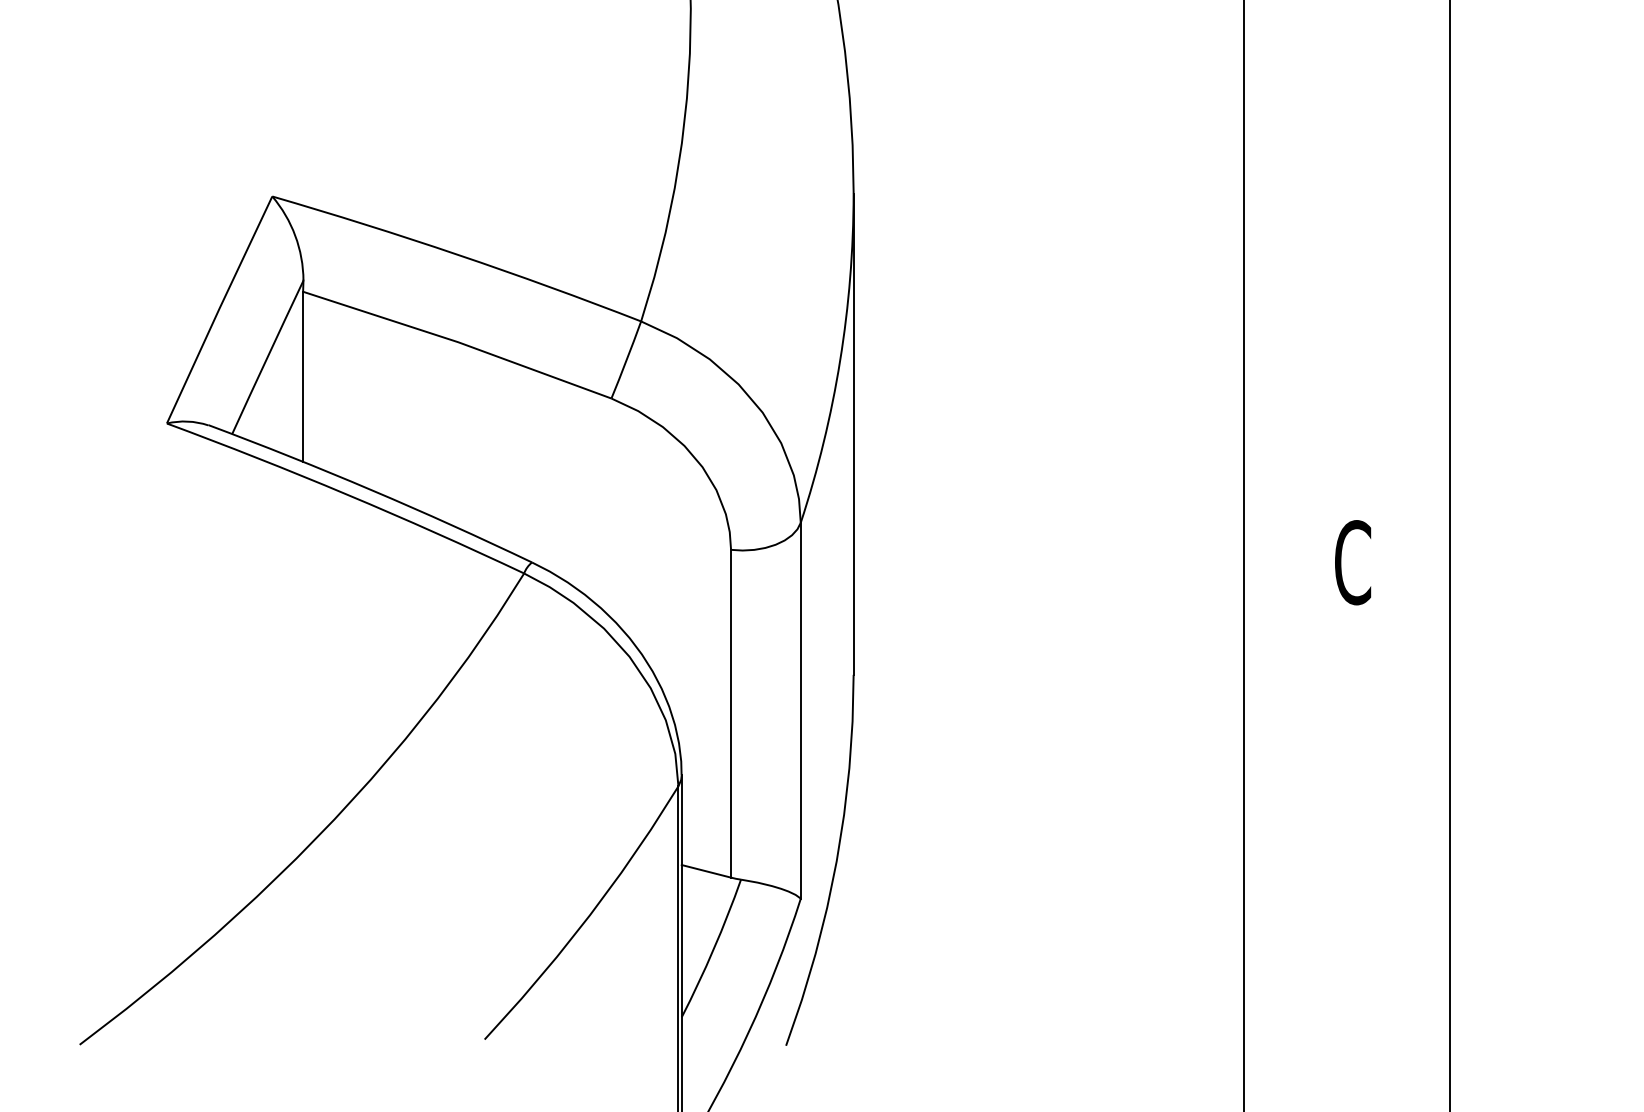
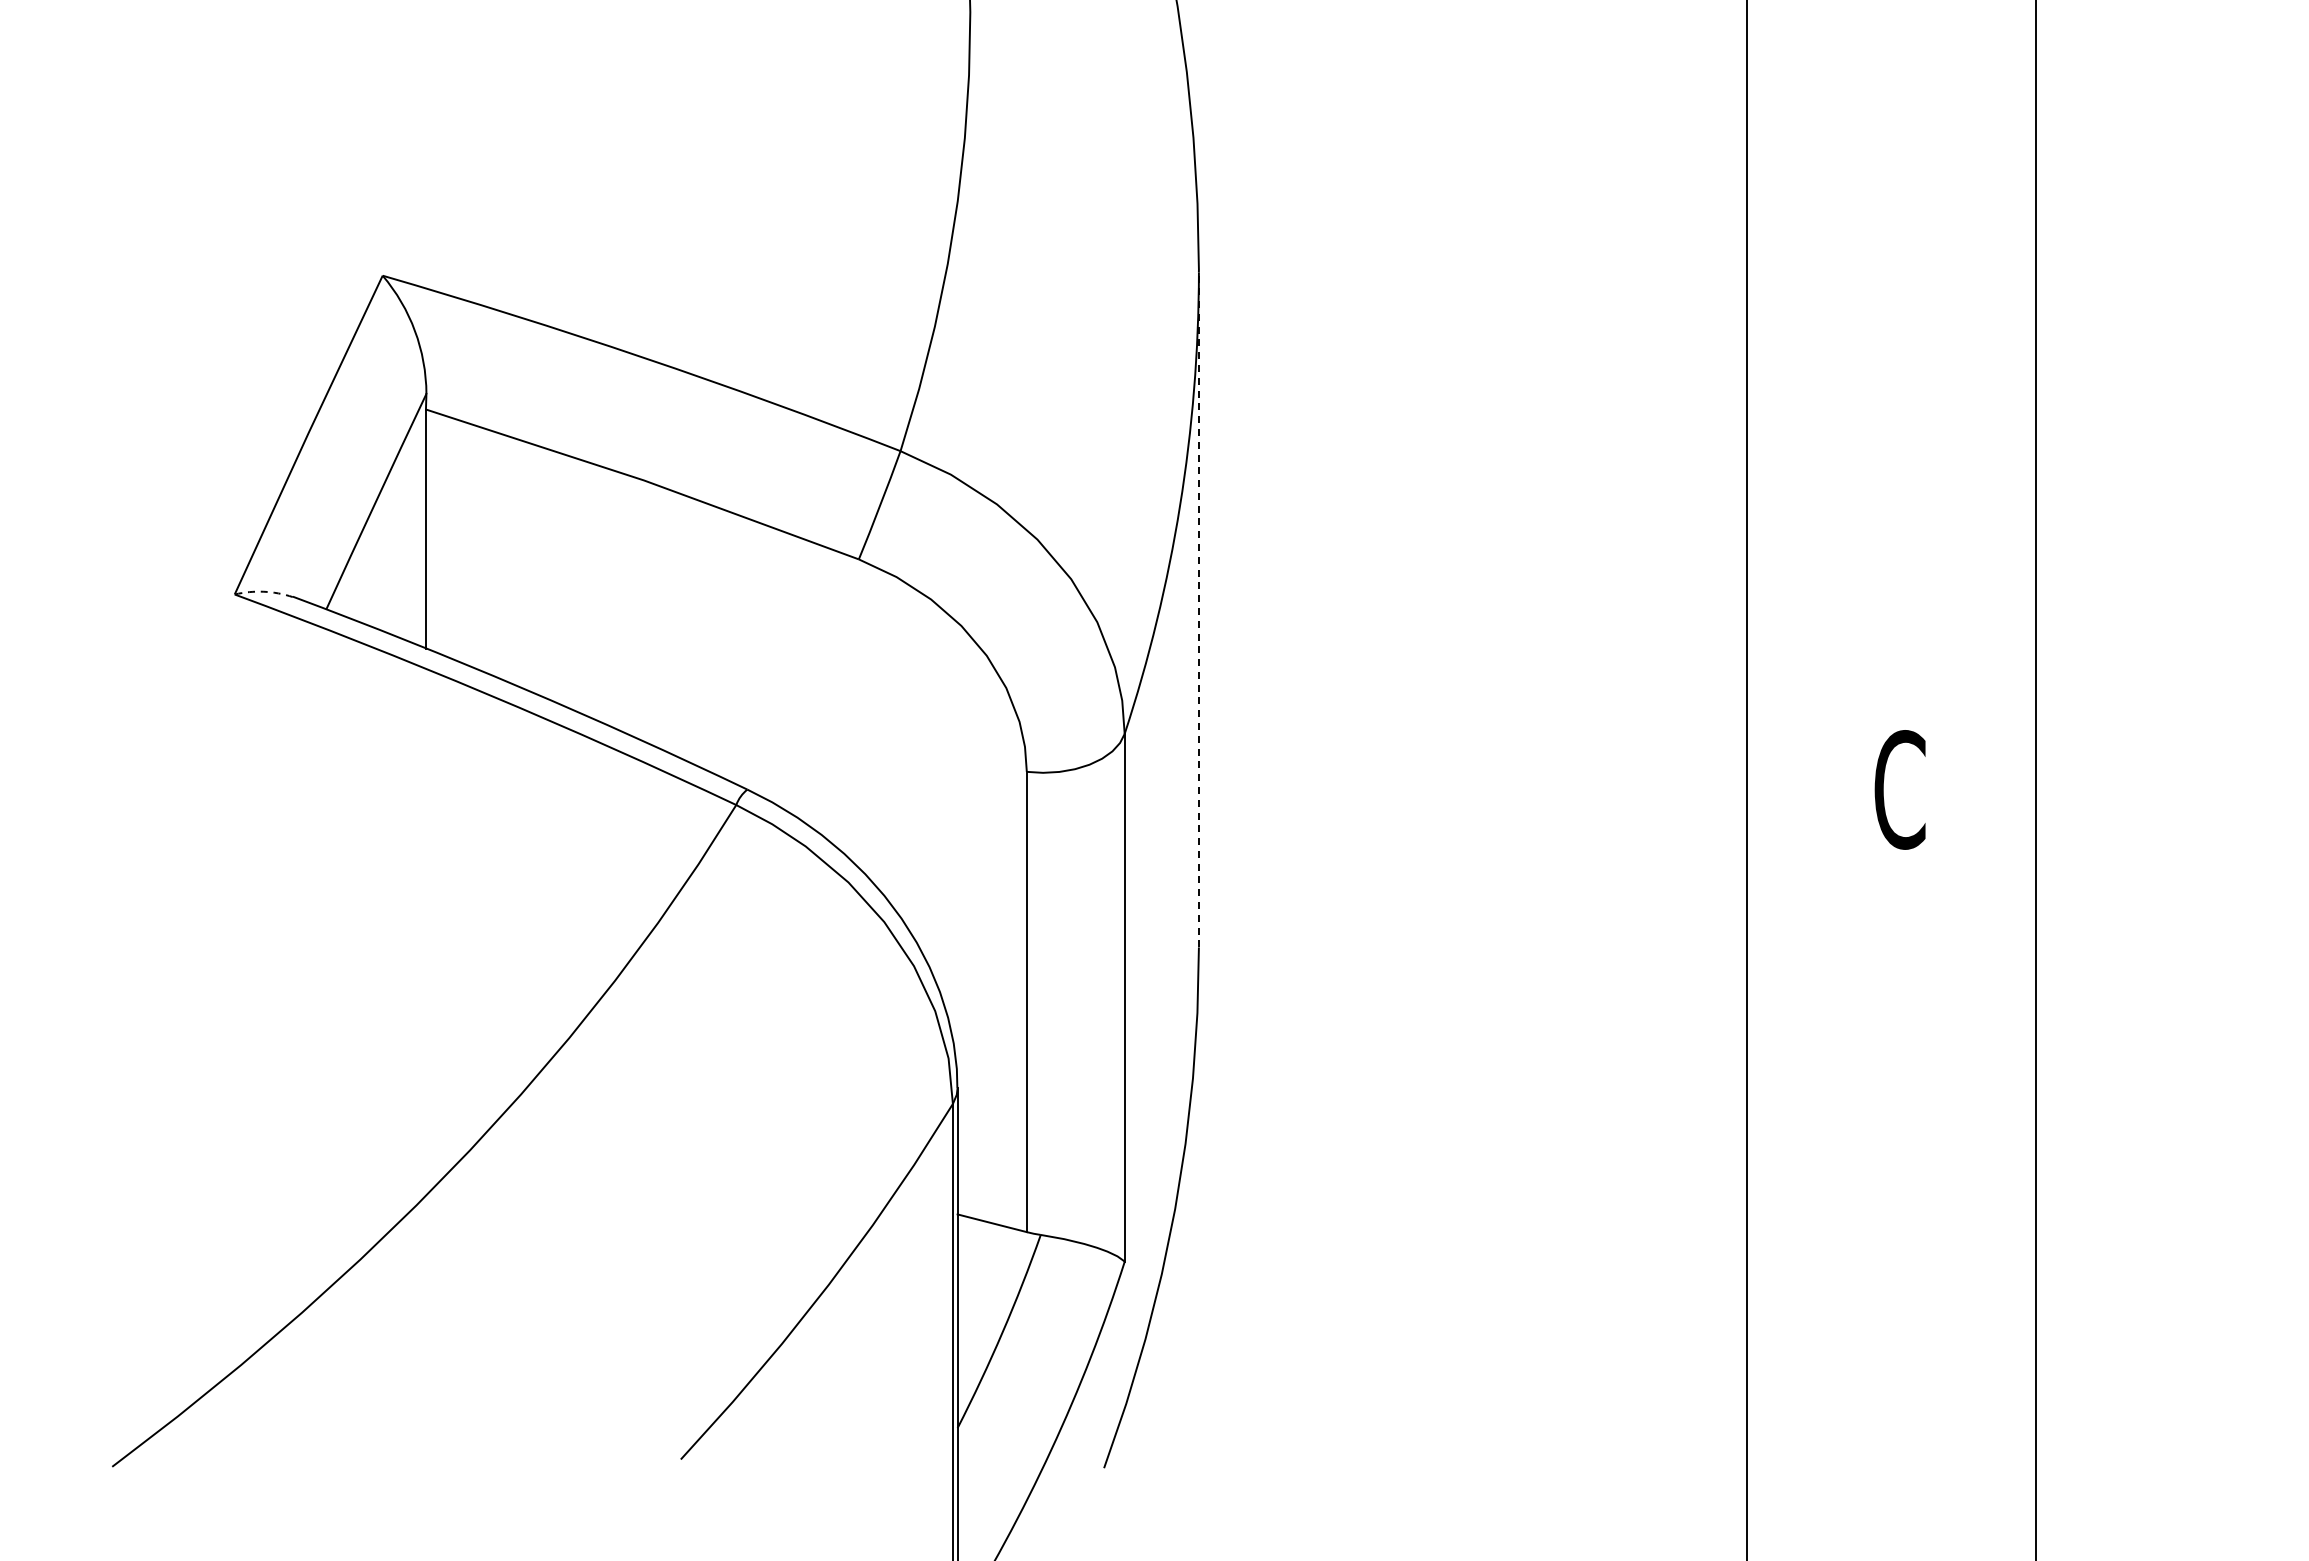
arc: (187, 421) -> (263, 591), solid -> dashed
line: (853, 434) -> (1198, 609), solid -> dashed

